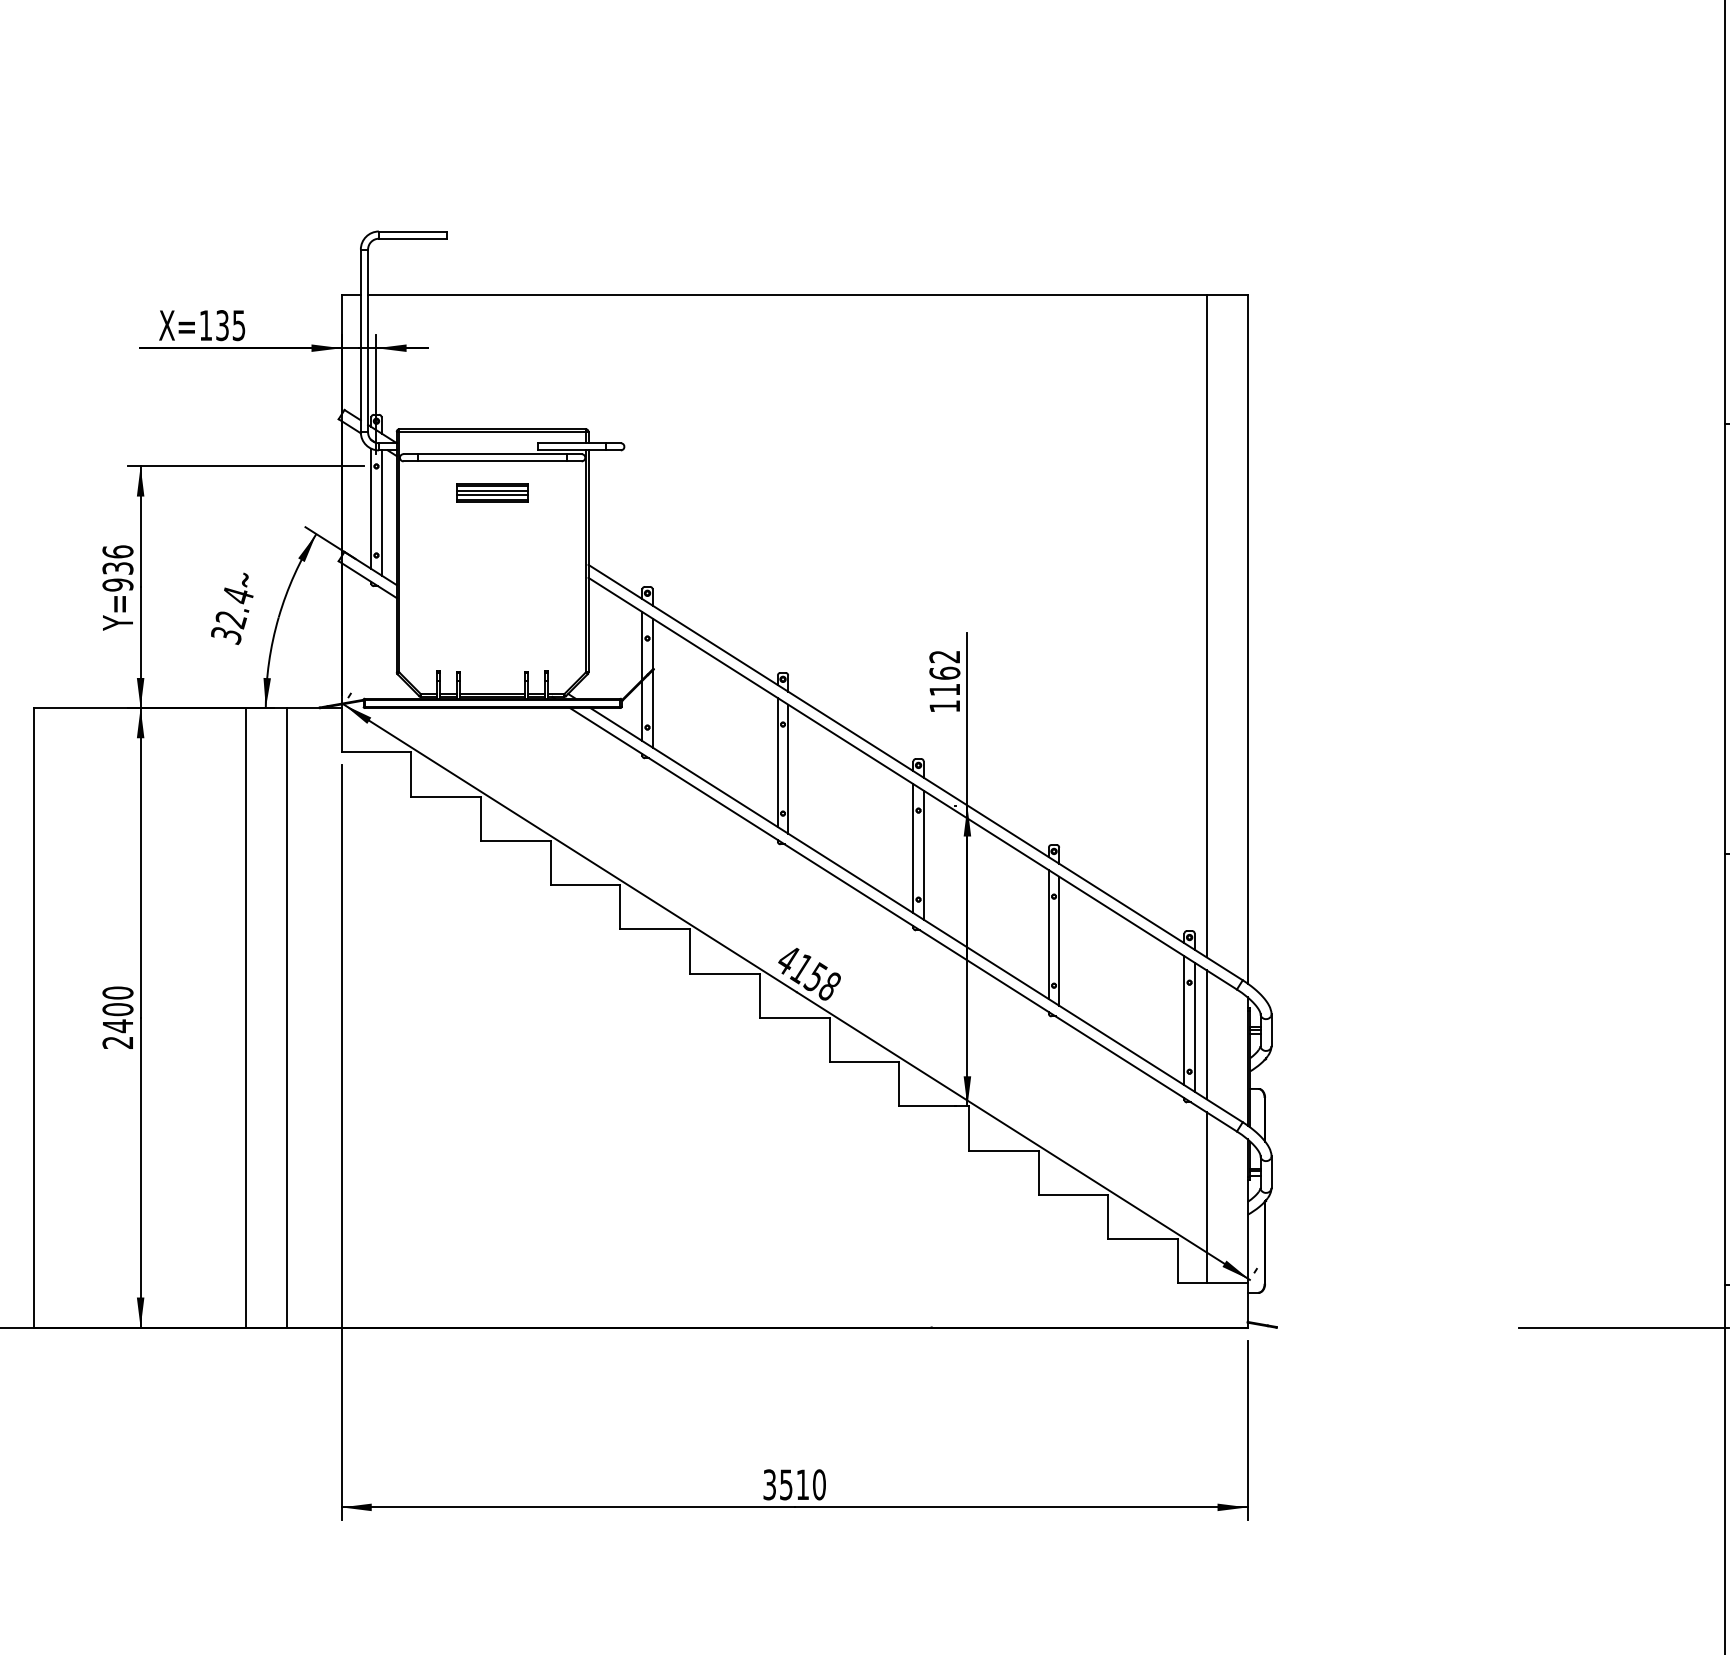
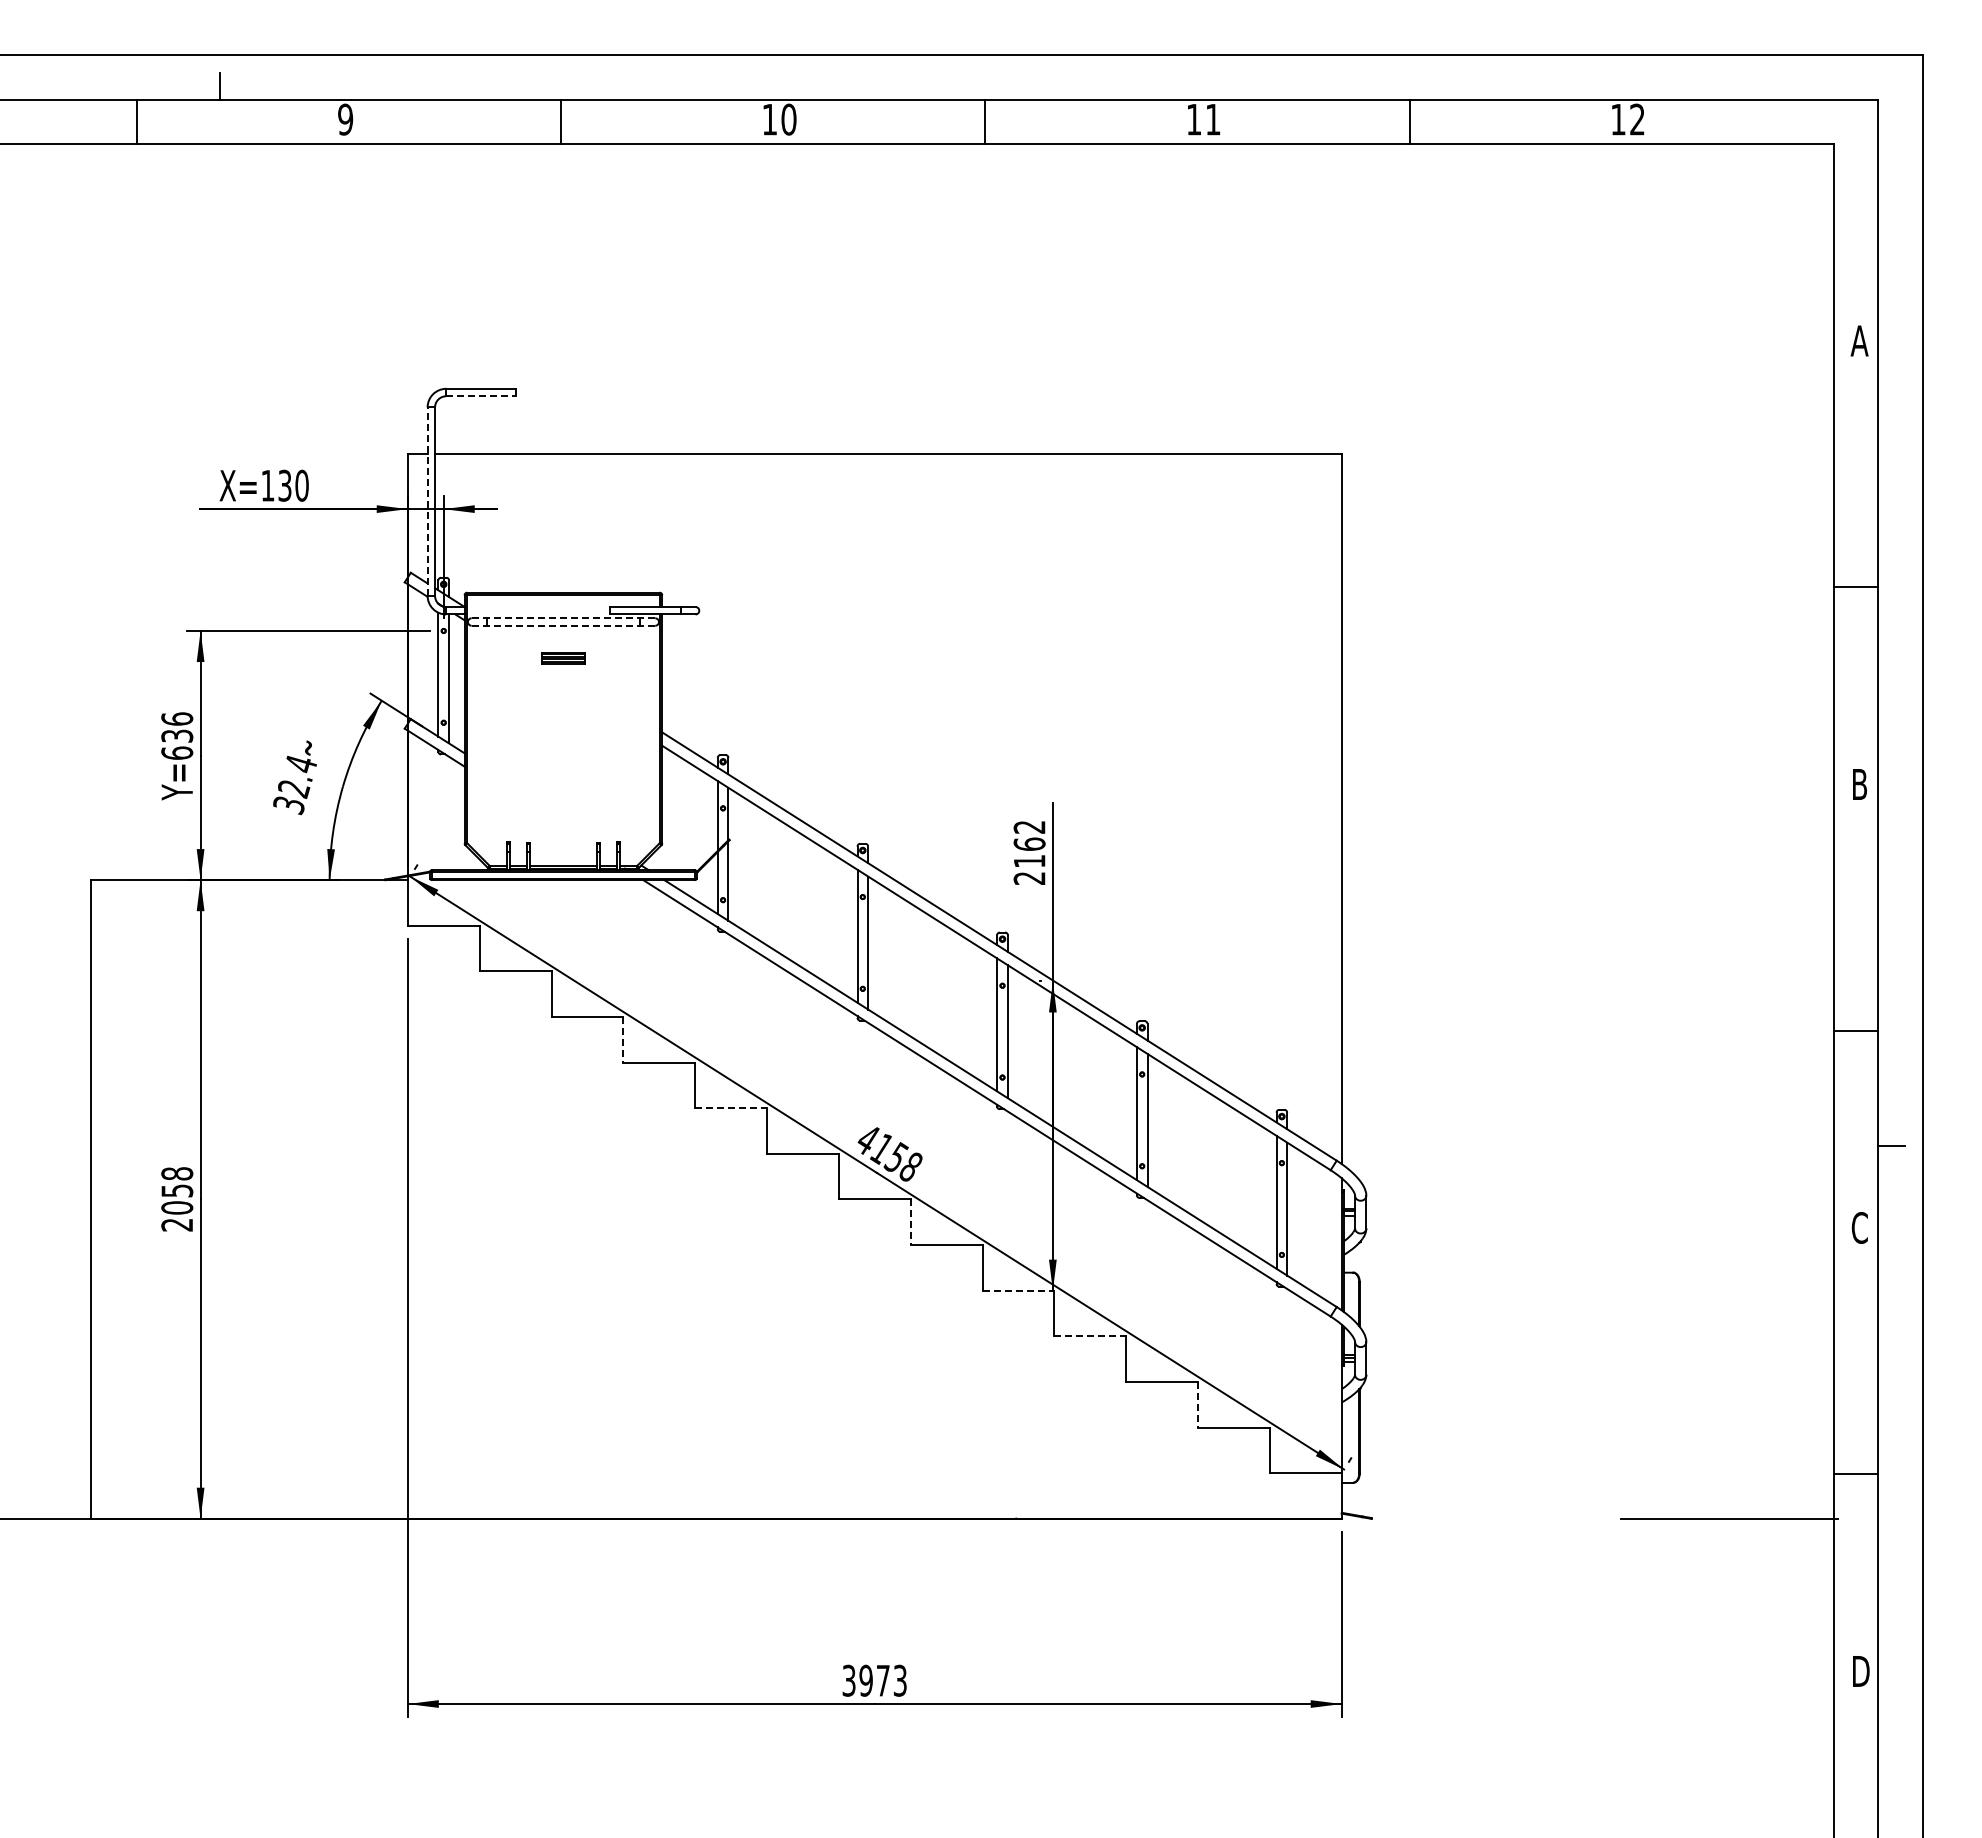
line: (413, 238) -> (481, 396), solid -> dashed
text: (238, 325) -> (301, 485), X=135 -> X=130
line: (360, 340) -> (427, 501), solid -> dashed
line: (492, 454) -> (563, 618), solid -> dashed
line: (492, 461) -> (563, 625), solid -> dashed
part: (492, 492) -> (563, 657), size x0.6
text: (118, 584) -> (177, 752), Y=936 -> Y=636
line: (1206, 626) -> (1299, 795), removed
text: (944, 706) -> (1029, 878), 1162 -> 2162
line: (550, 862) -> (623, 1039), solid -> dashed
line: (655, 929) -> (731, 1108), solid -> dashed
text: (118, 1010) -> (177, 1191), 2400 -> 2058
line: (245, 1017) -> (308, 1199), removed
line: (287, 1017) -> (351, 1199), removed
line: (1206, 1034) -> (1299, 1216), removed
line: (829, 1040) -> (910, 1222), solid -> dashed
line: (934, 1106) -> (1018, 1290), solid -> dashed
line: (1003, 1150) -> (1090, 1336), solid -> dashed
line: (1206, 1197) -> (1299, 1384), removed
line: (1108, 1216) -> (1198, 1404), solid -> dashed
text: (803, 1484) -> (883, 1680), 3510 -> 3973

